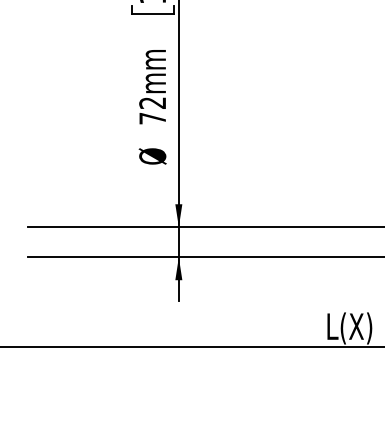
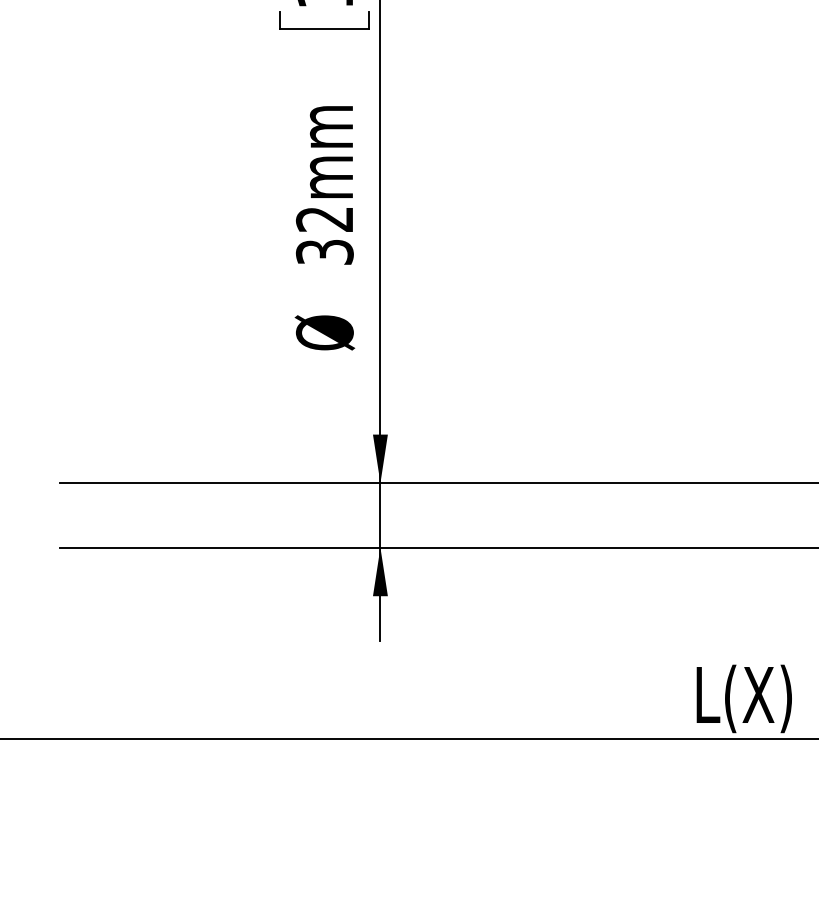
text: (152, 118) -> (324, 252), 72mm -> 32mm

